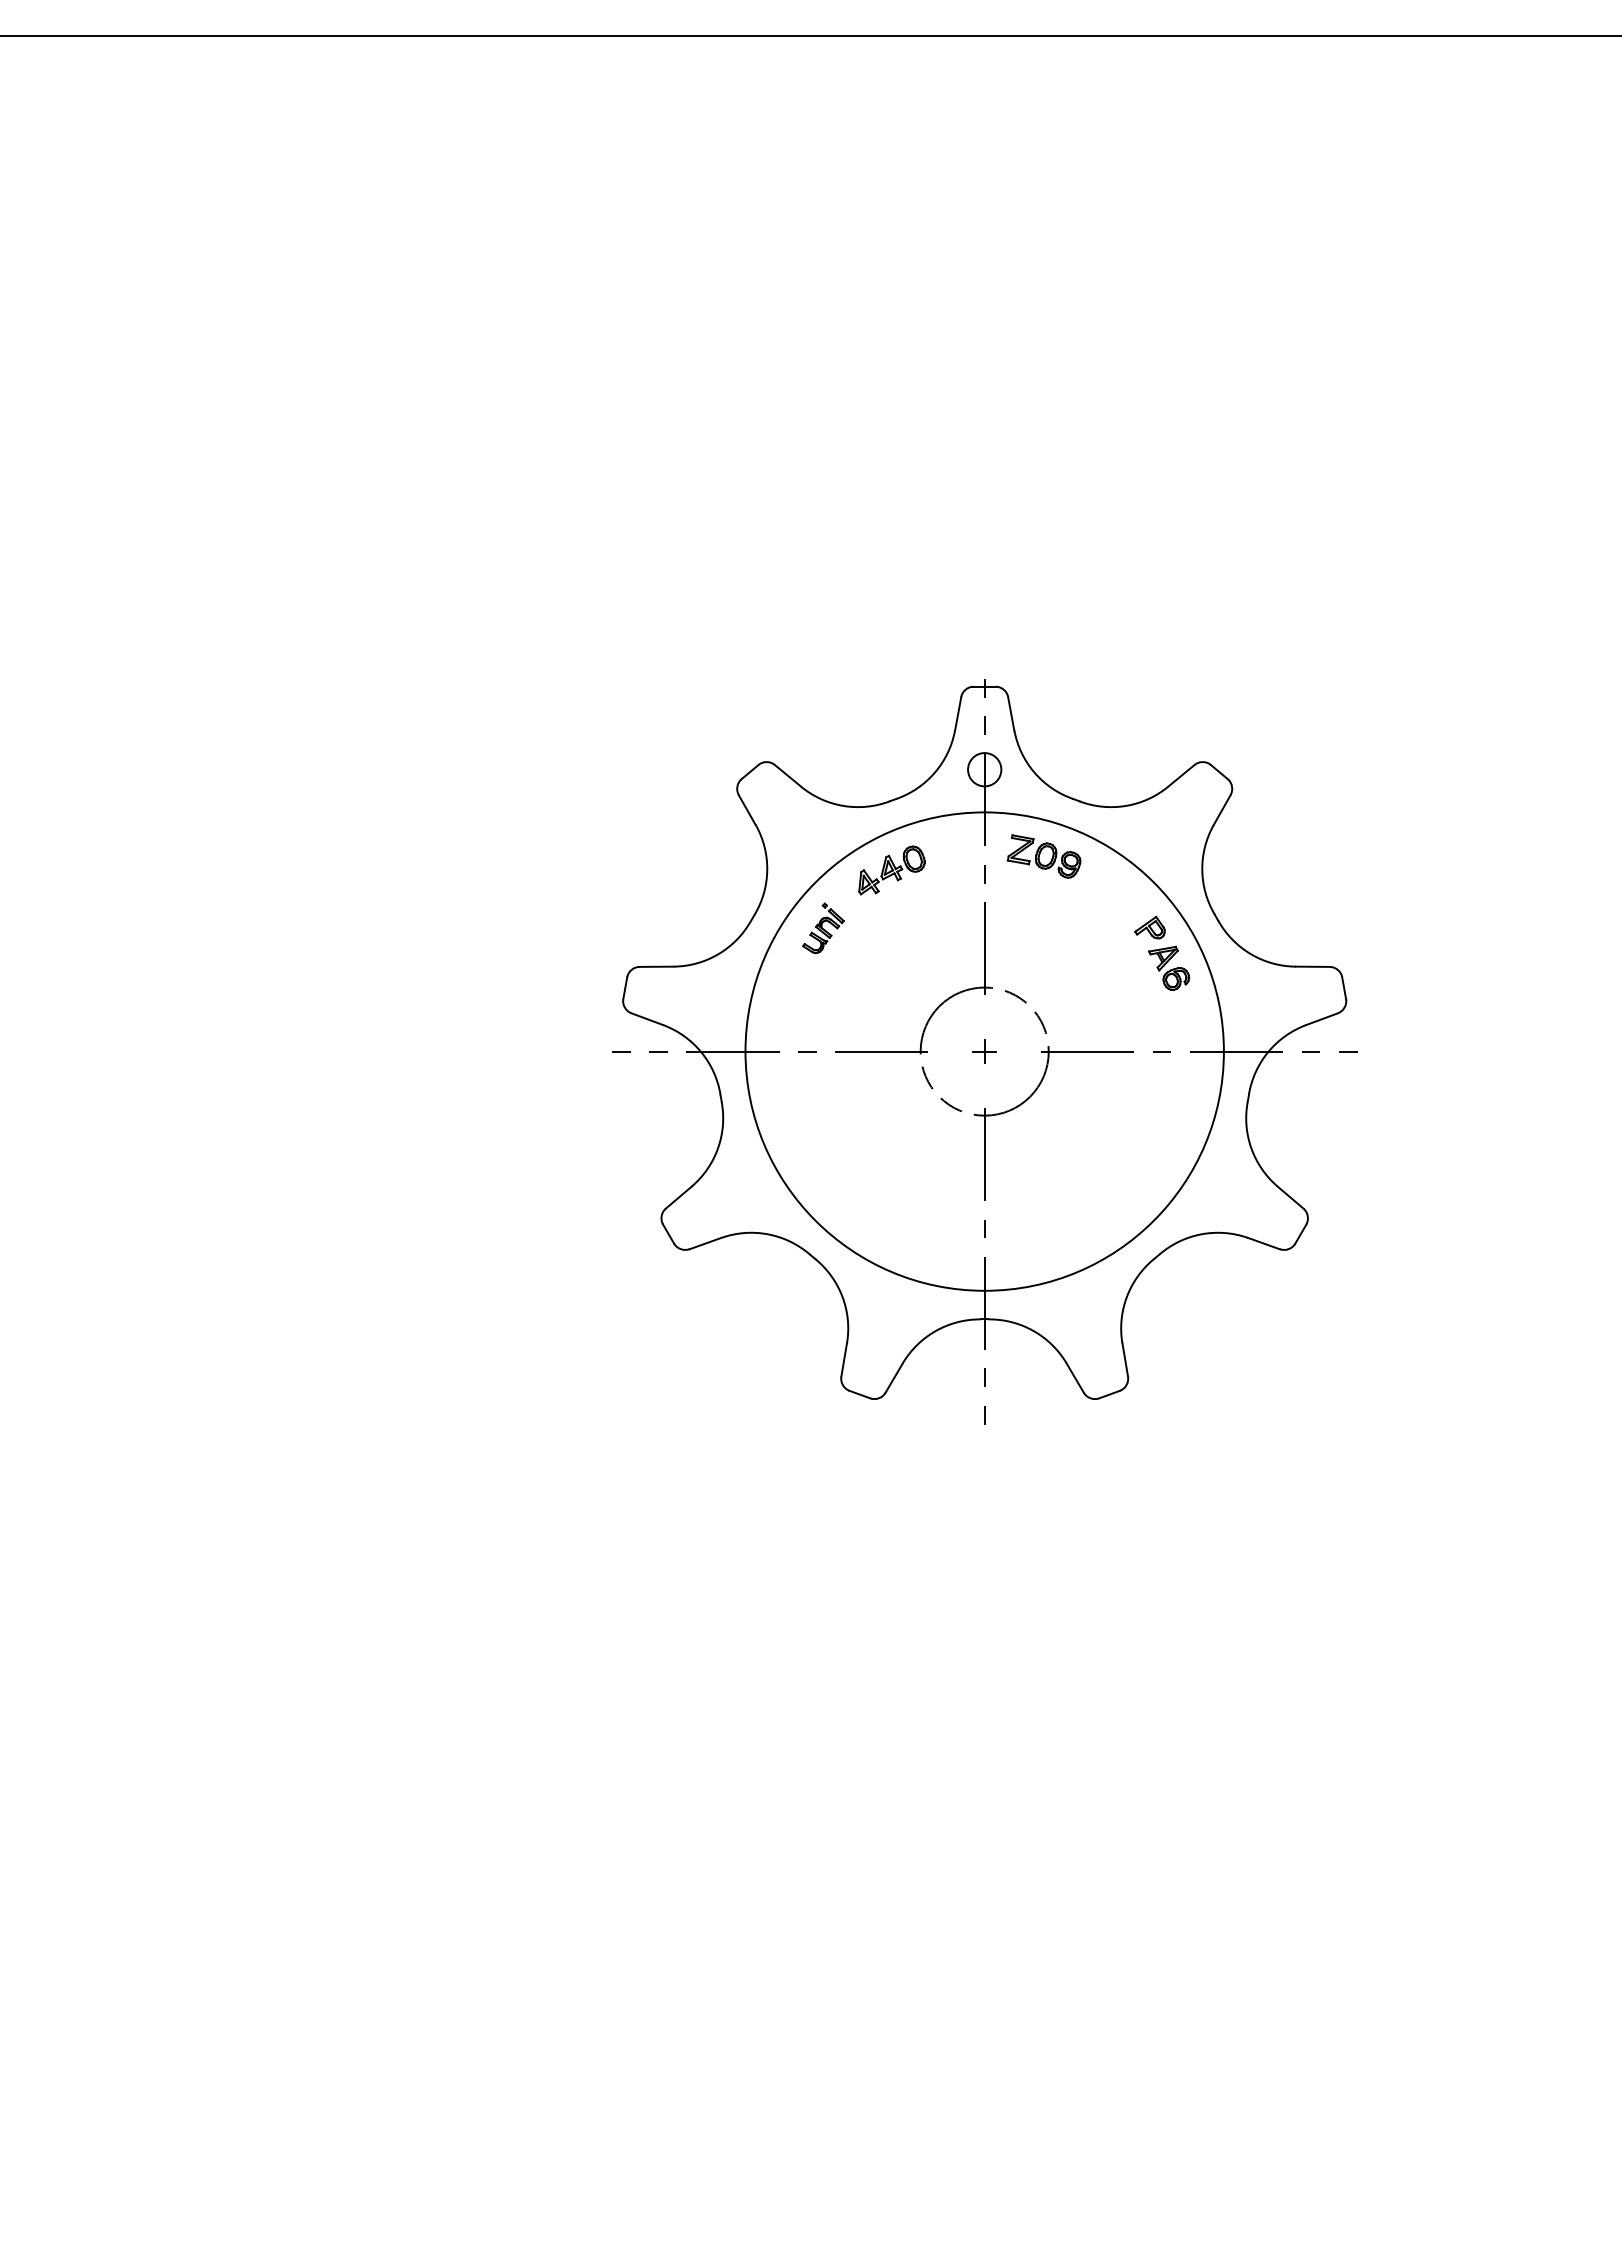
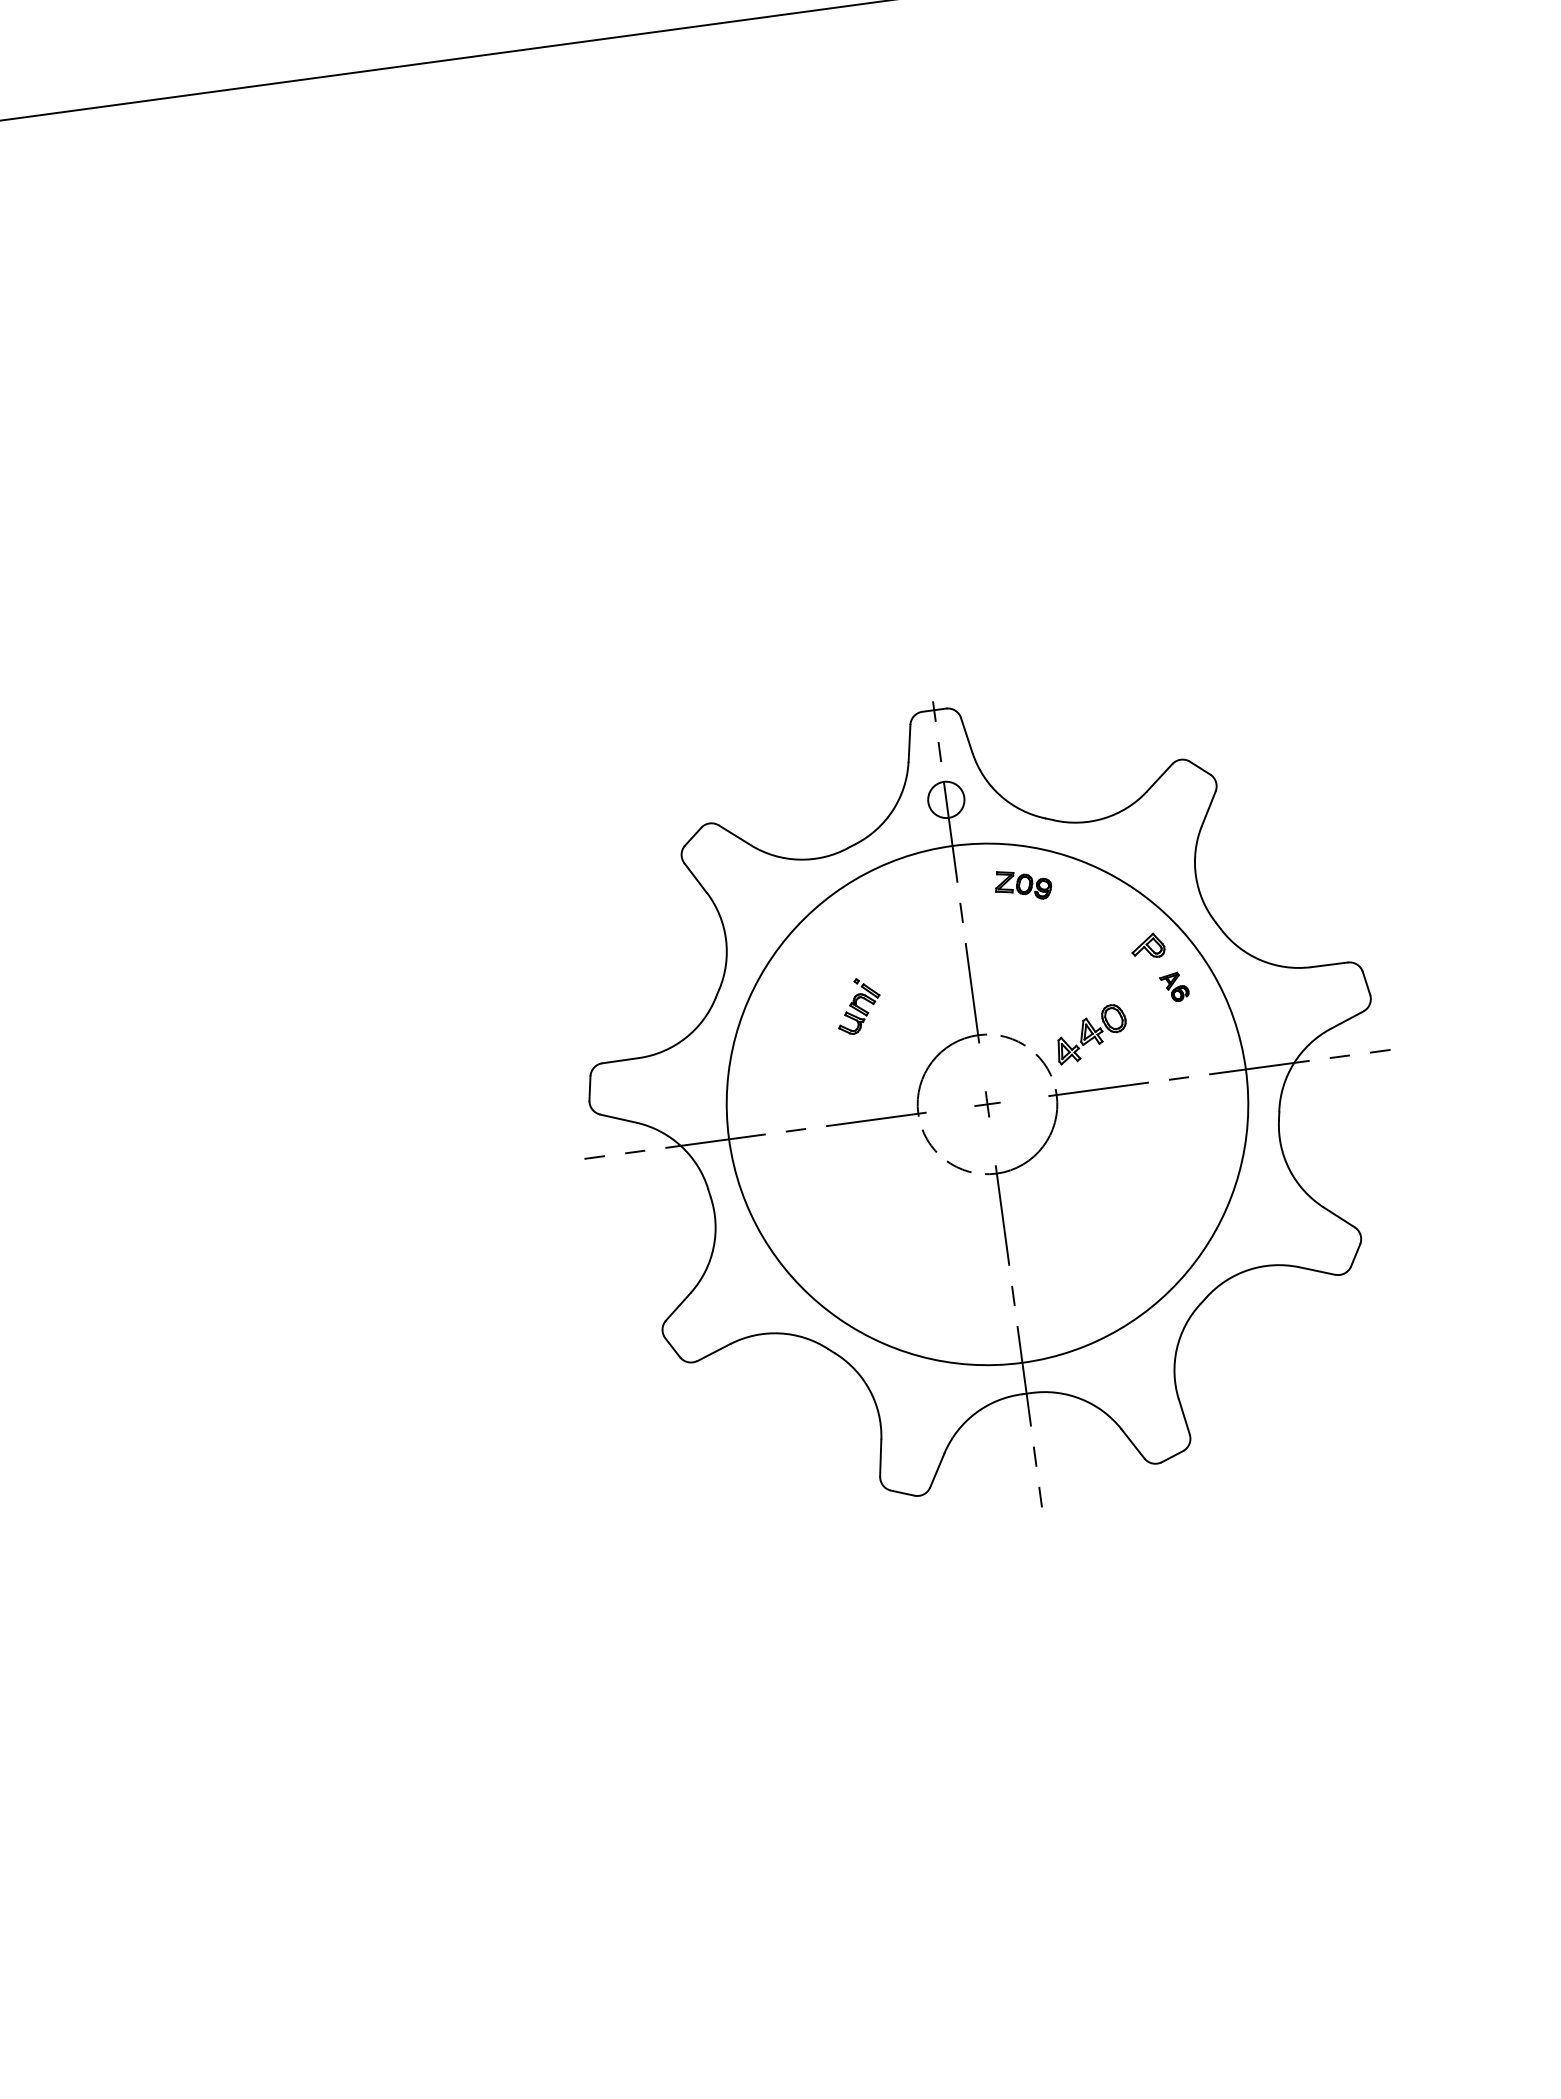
part: (1043, 856) -> (1022, 885), size x0.7
part: (891, 870) -> (1091, 1034), moved
part: (823, 928) -> (858, 1006), moved
part: (1169, 967) -> (1174, 986), size x0.6

